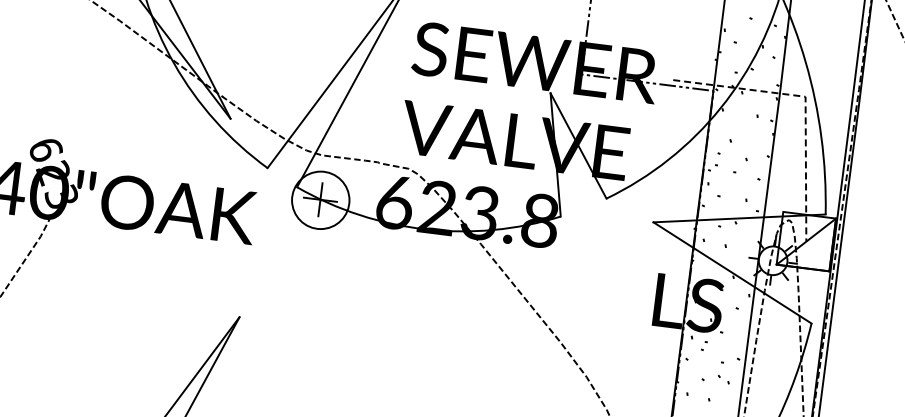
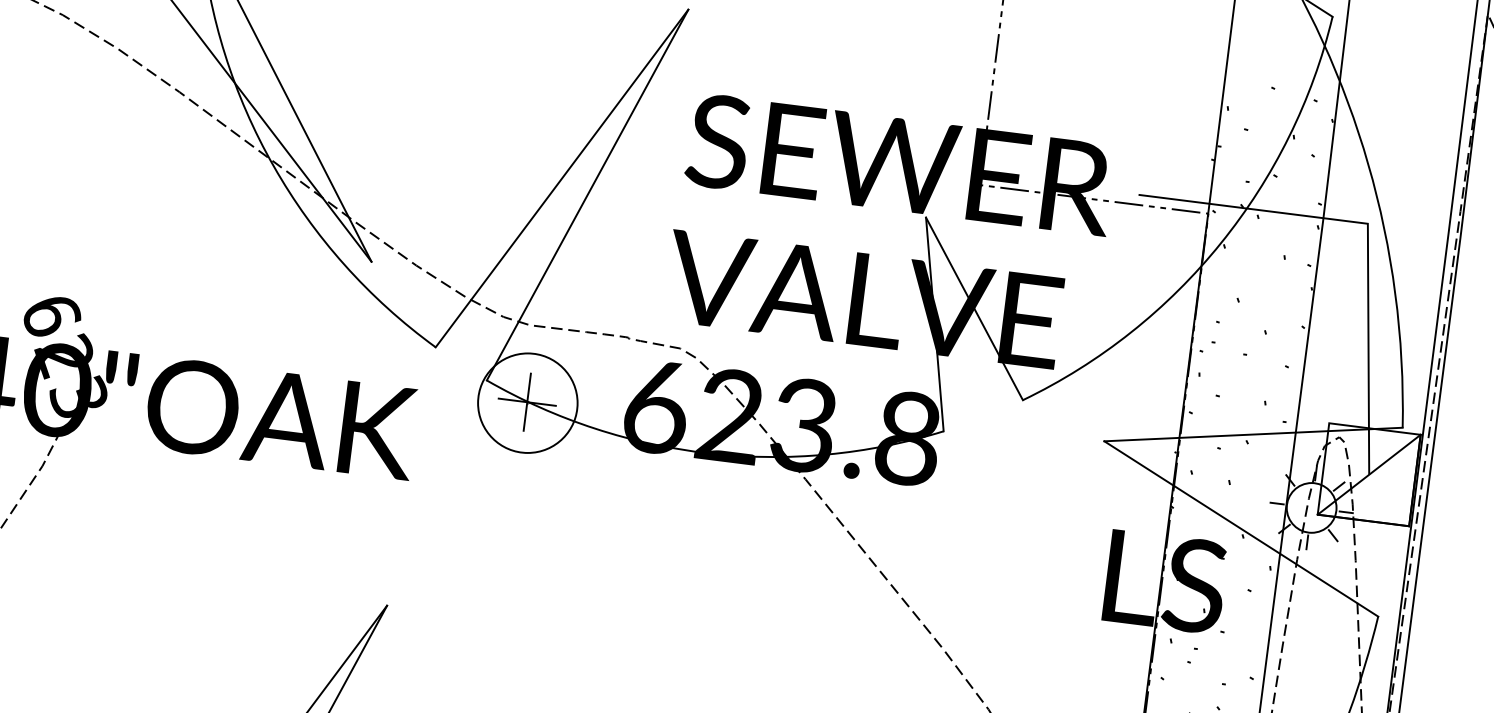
line: (805, 101) -> (1367, 231), dashed -> solid

